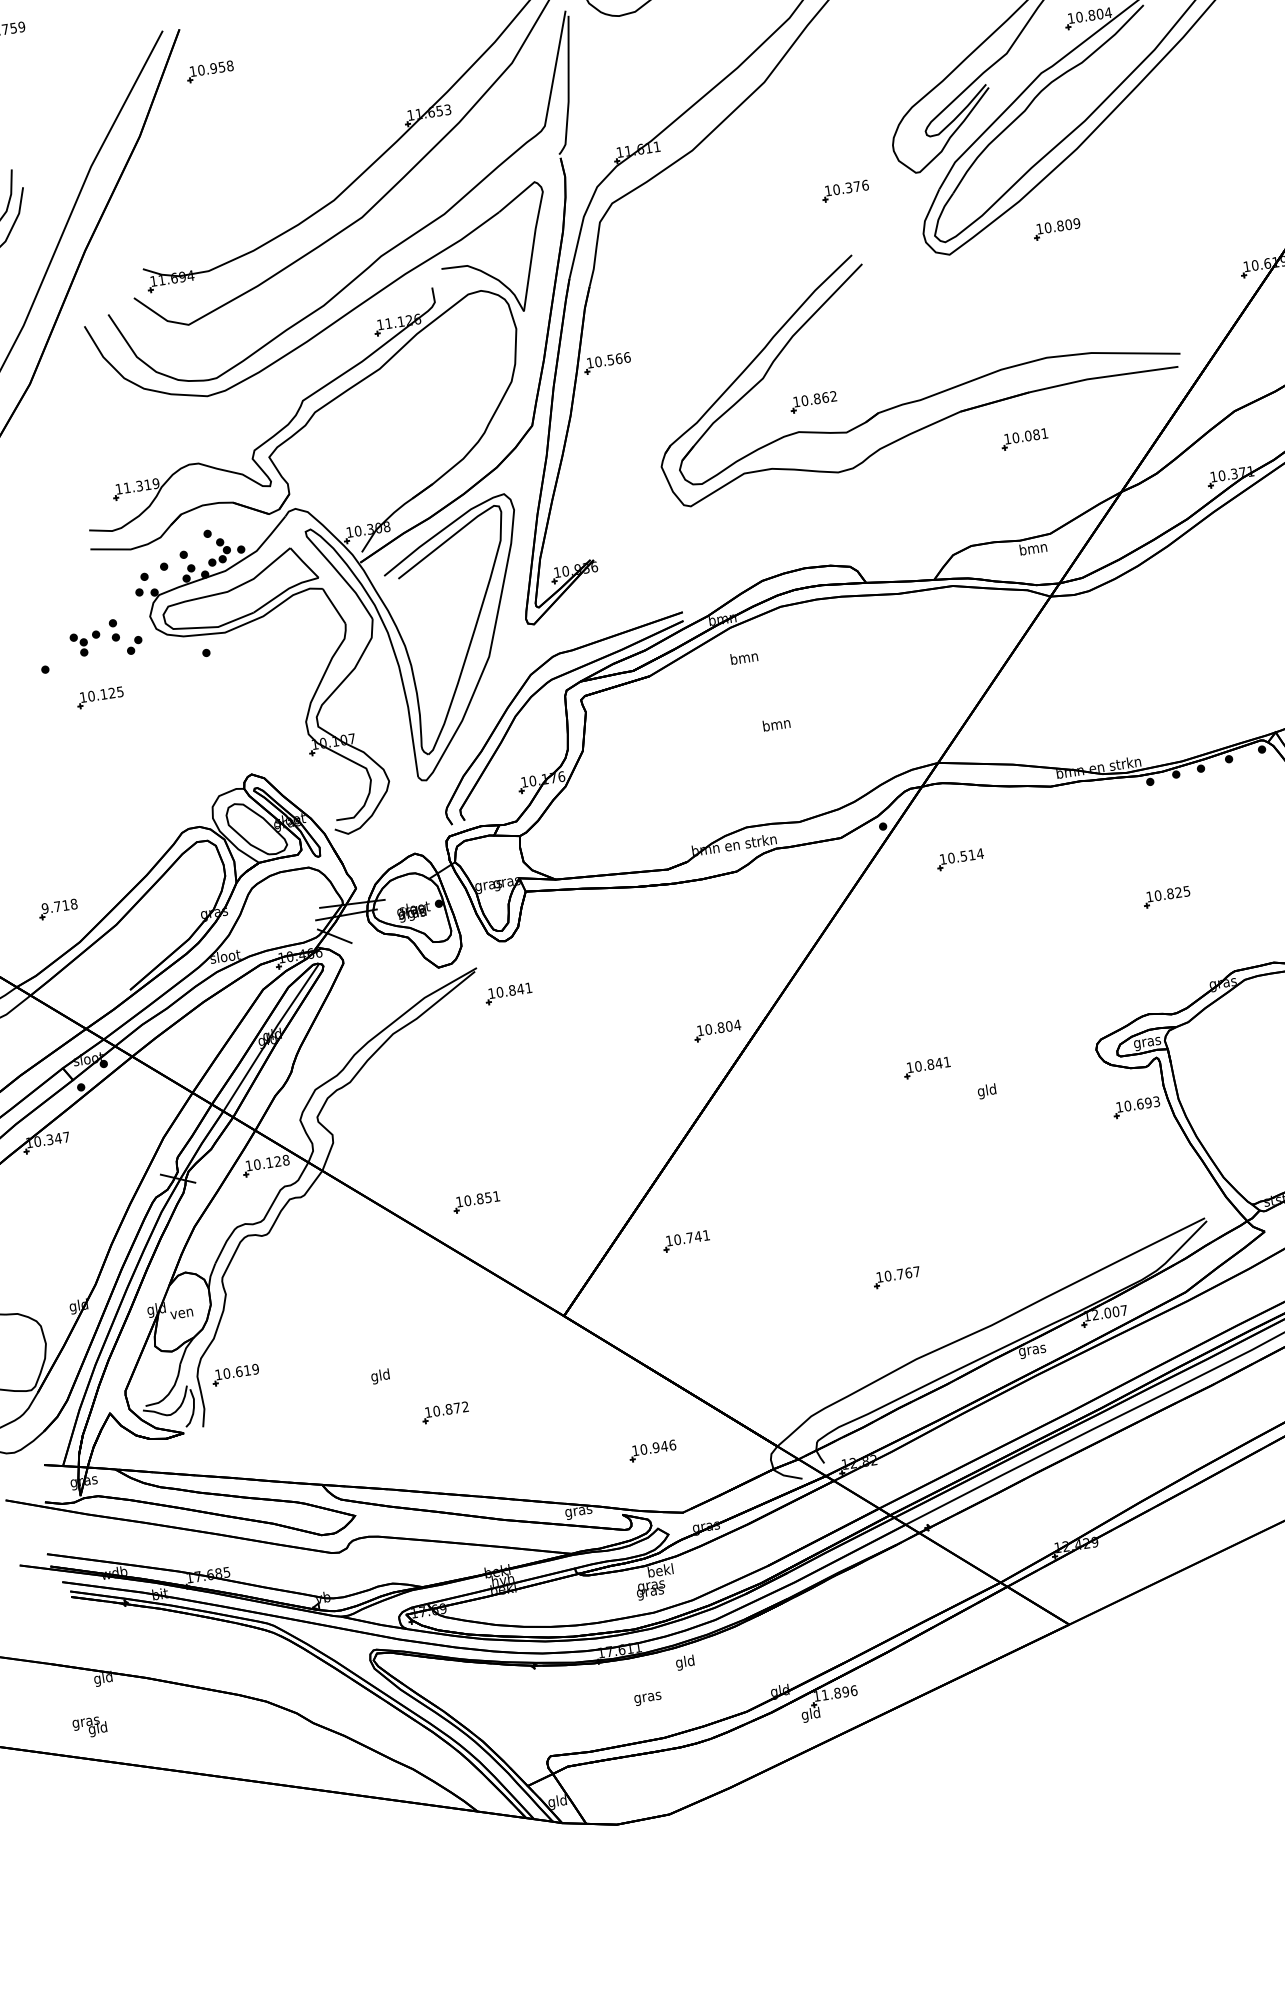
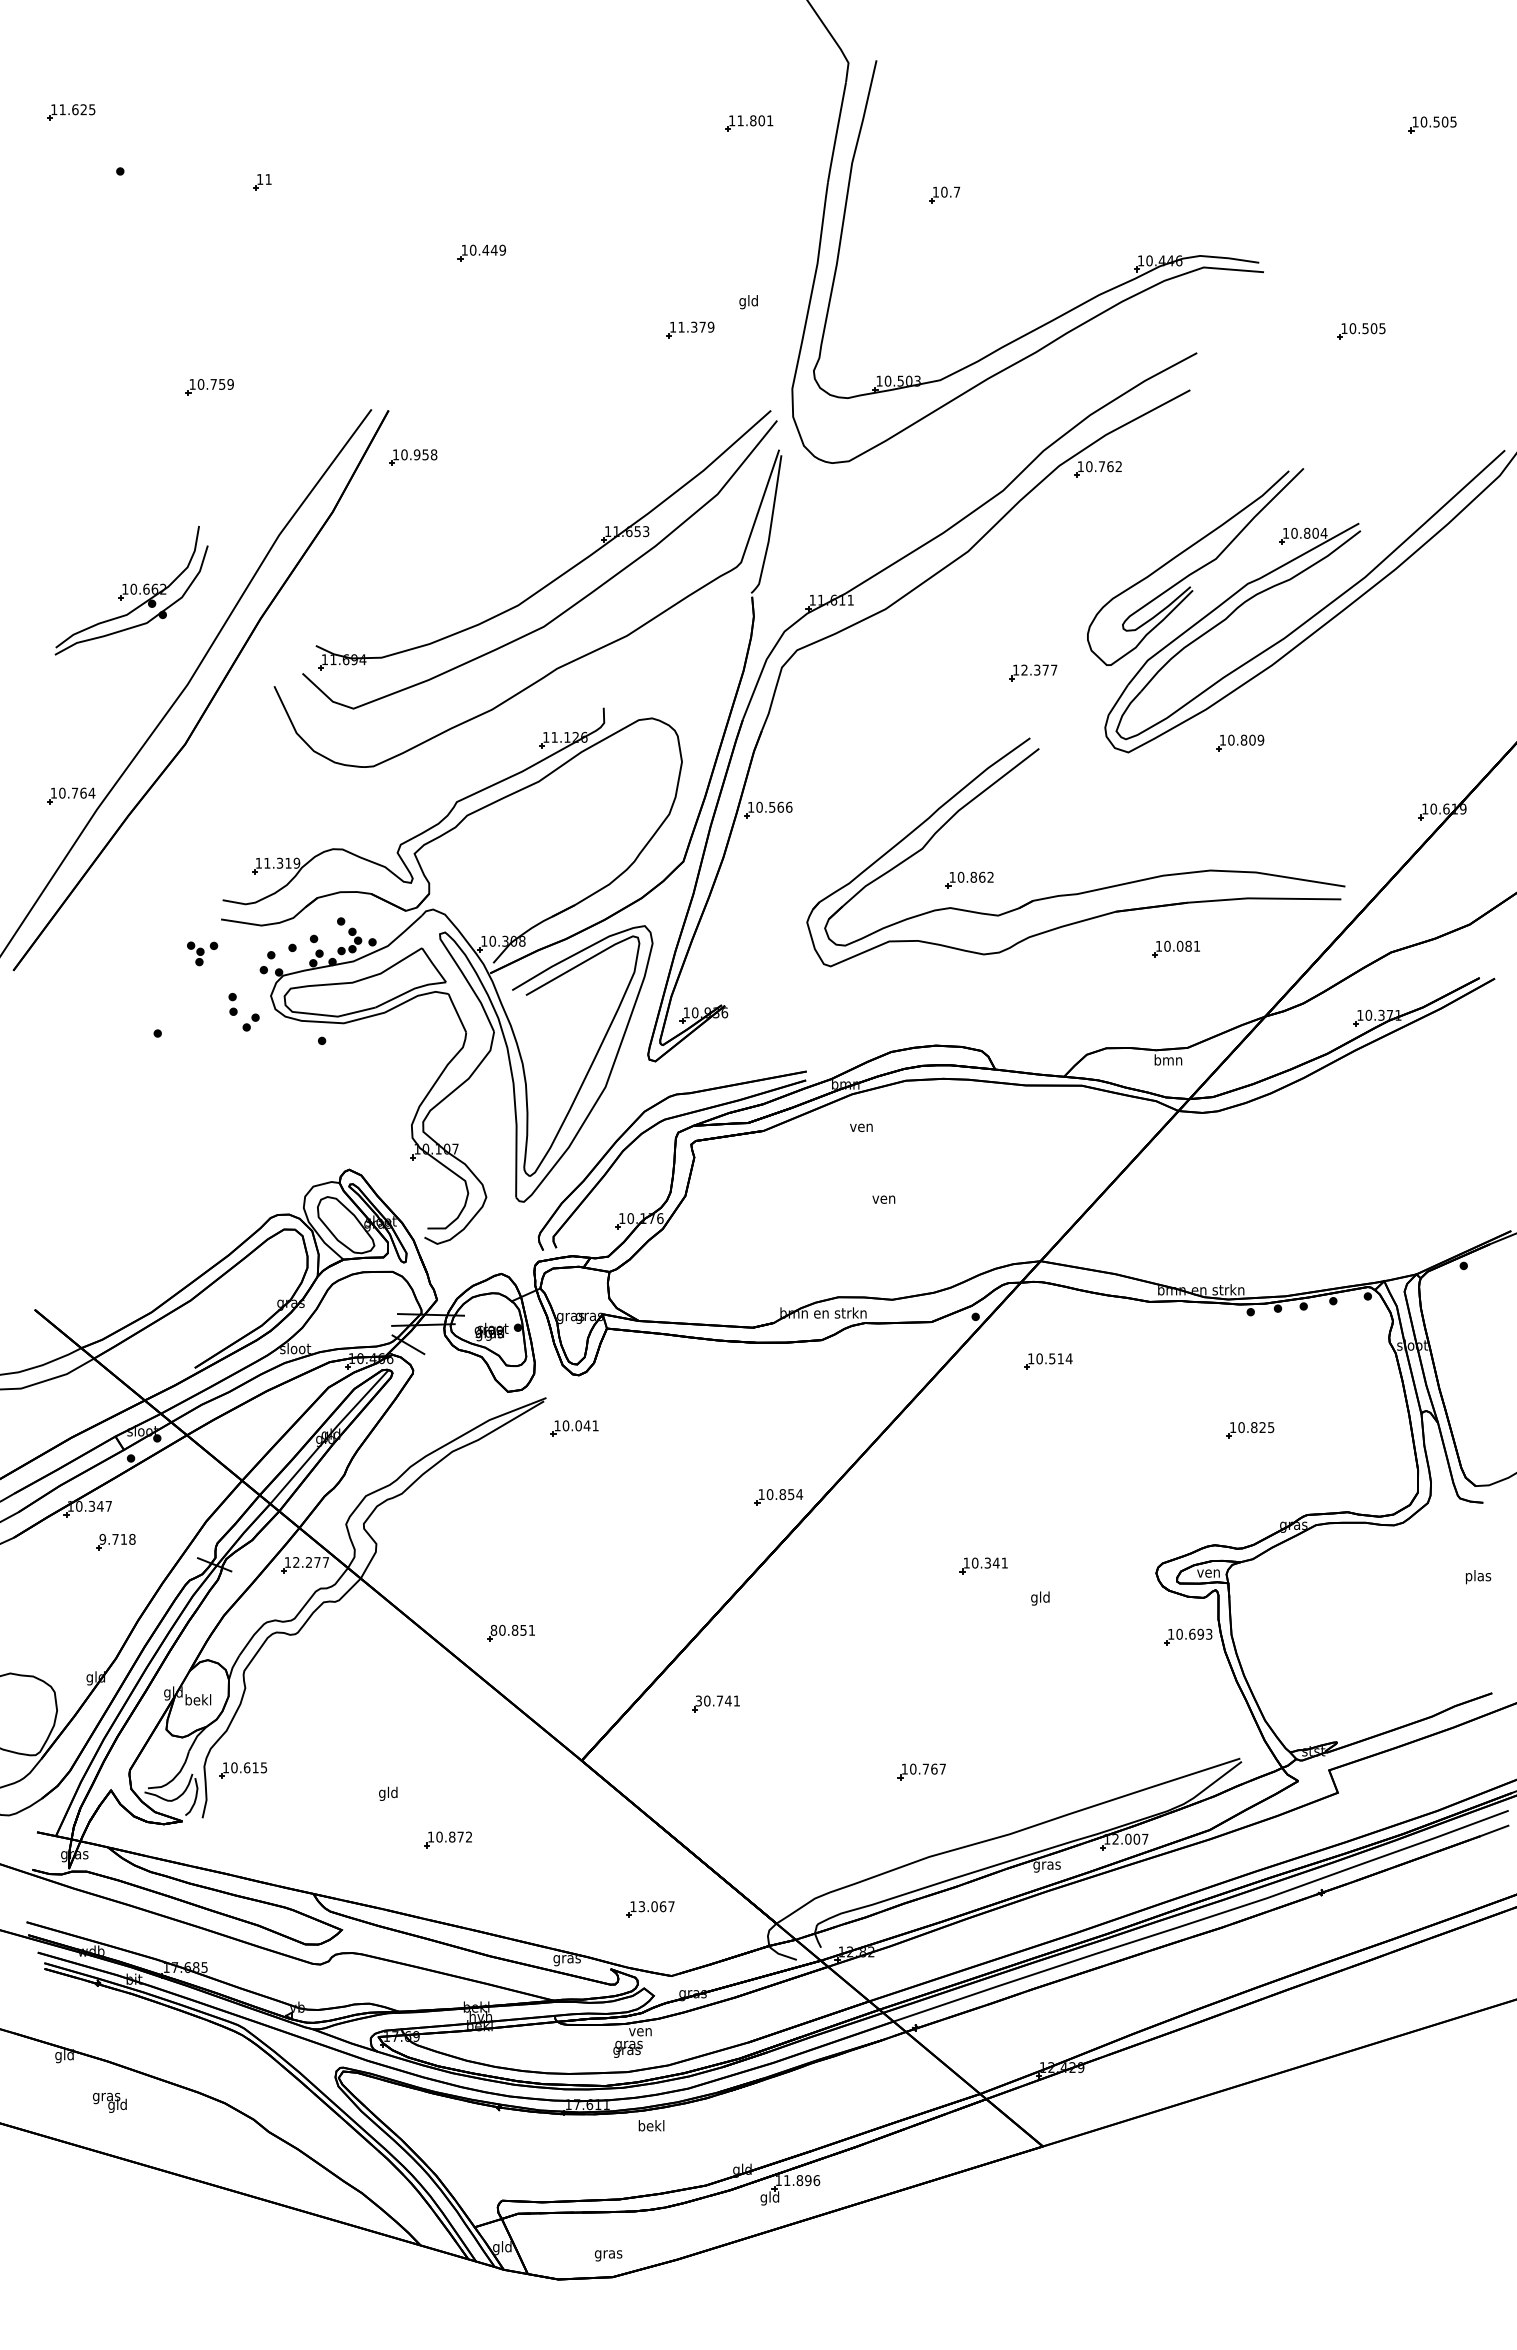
text: (850, 186) -> (1039, 669), 10.376 -> 12.377
part: (335, 320) -> (501, 726), removed
part: (86, 643) -> (202, 953), moved
text: (744, 657) -> (861, 1126), bmn -> ven
part: (99, 697) -> (208, 1069), removed
text: (775, 723) -> (883, 1197), bmn -> ven
part: (58, 909) -> (115, 1542), moved
text: (512, 990) -> (578, 1425), 10.841 -> 10.041
text: (729, 1026) -> (791, 1494), 10.804 -> 10.854
text: (1147, 1043) -> (1208, 1574), gras -> ven
text: (930, 1064) -> (987, 1562), 10.841 -> 10.341
text: (272, 1162) -> (311, 1562), 10.128 -> 12.277
text: (459, 1202) -> (493, 1630), 10.851 -> 80.851
text: (668, 1240) -> (698, 1700), 10.741 -> 30.741
text: (181, 1312) -> (198, 1699), ven -> bekl
text: (255, 1369) -> (263, 1767), 10.619 -> 10.615
text: (658, 1447) -> (656, 1906), 10.946 -> 13.067
text: (660, 1570) -> (640, 2030), bekl -> ven
text: (685, 1663) -> (651, 2127), gld -> bekl
text: (647, 1698) -> (608, 2255), moved
text: (89, 1727) -> (109, 2102), moved

